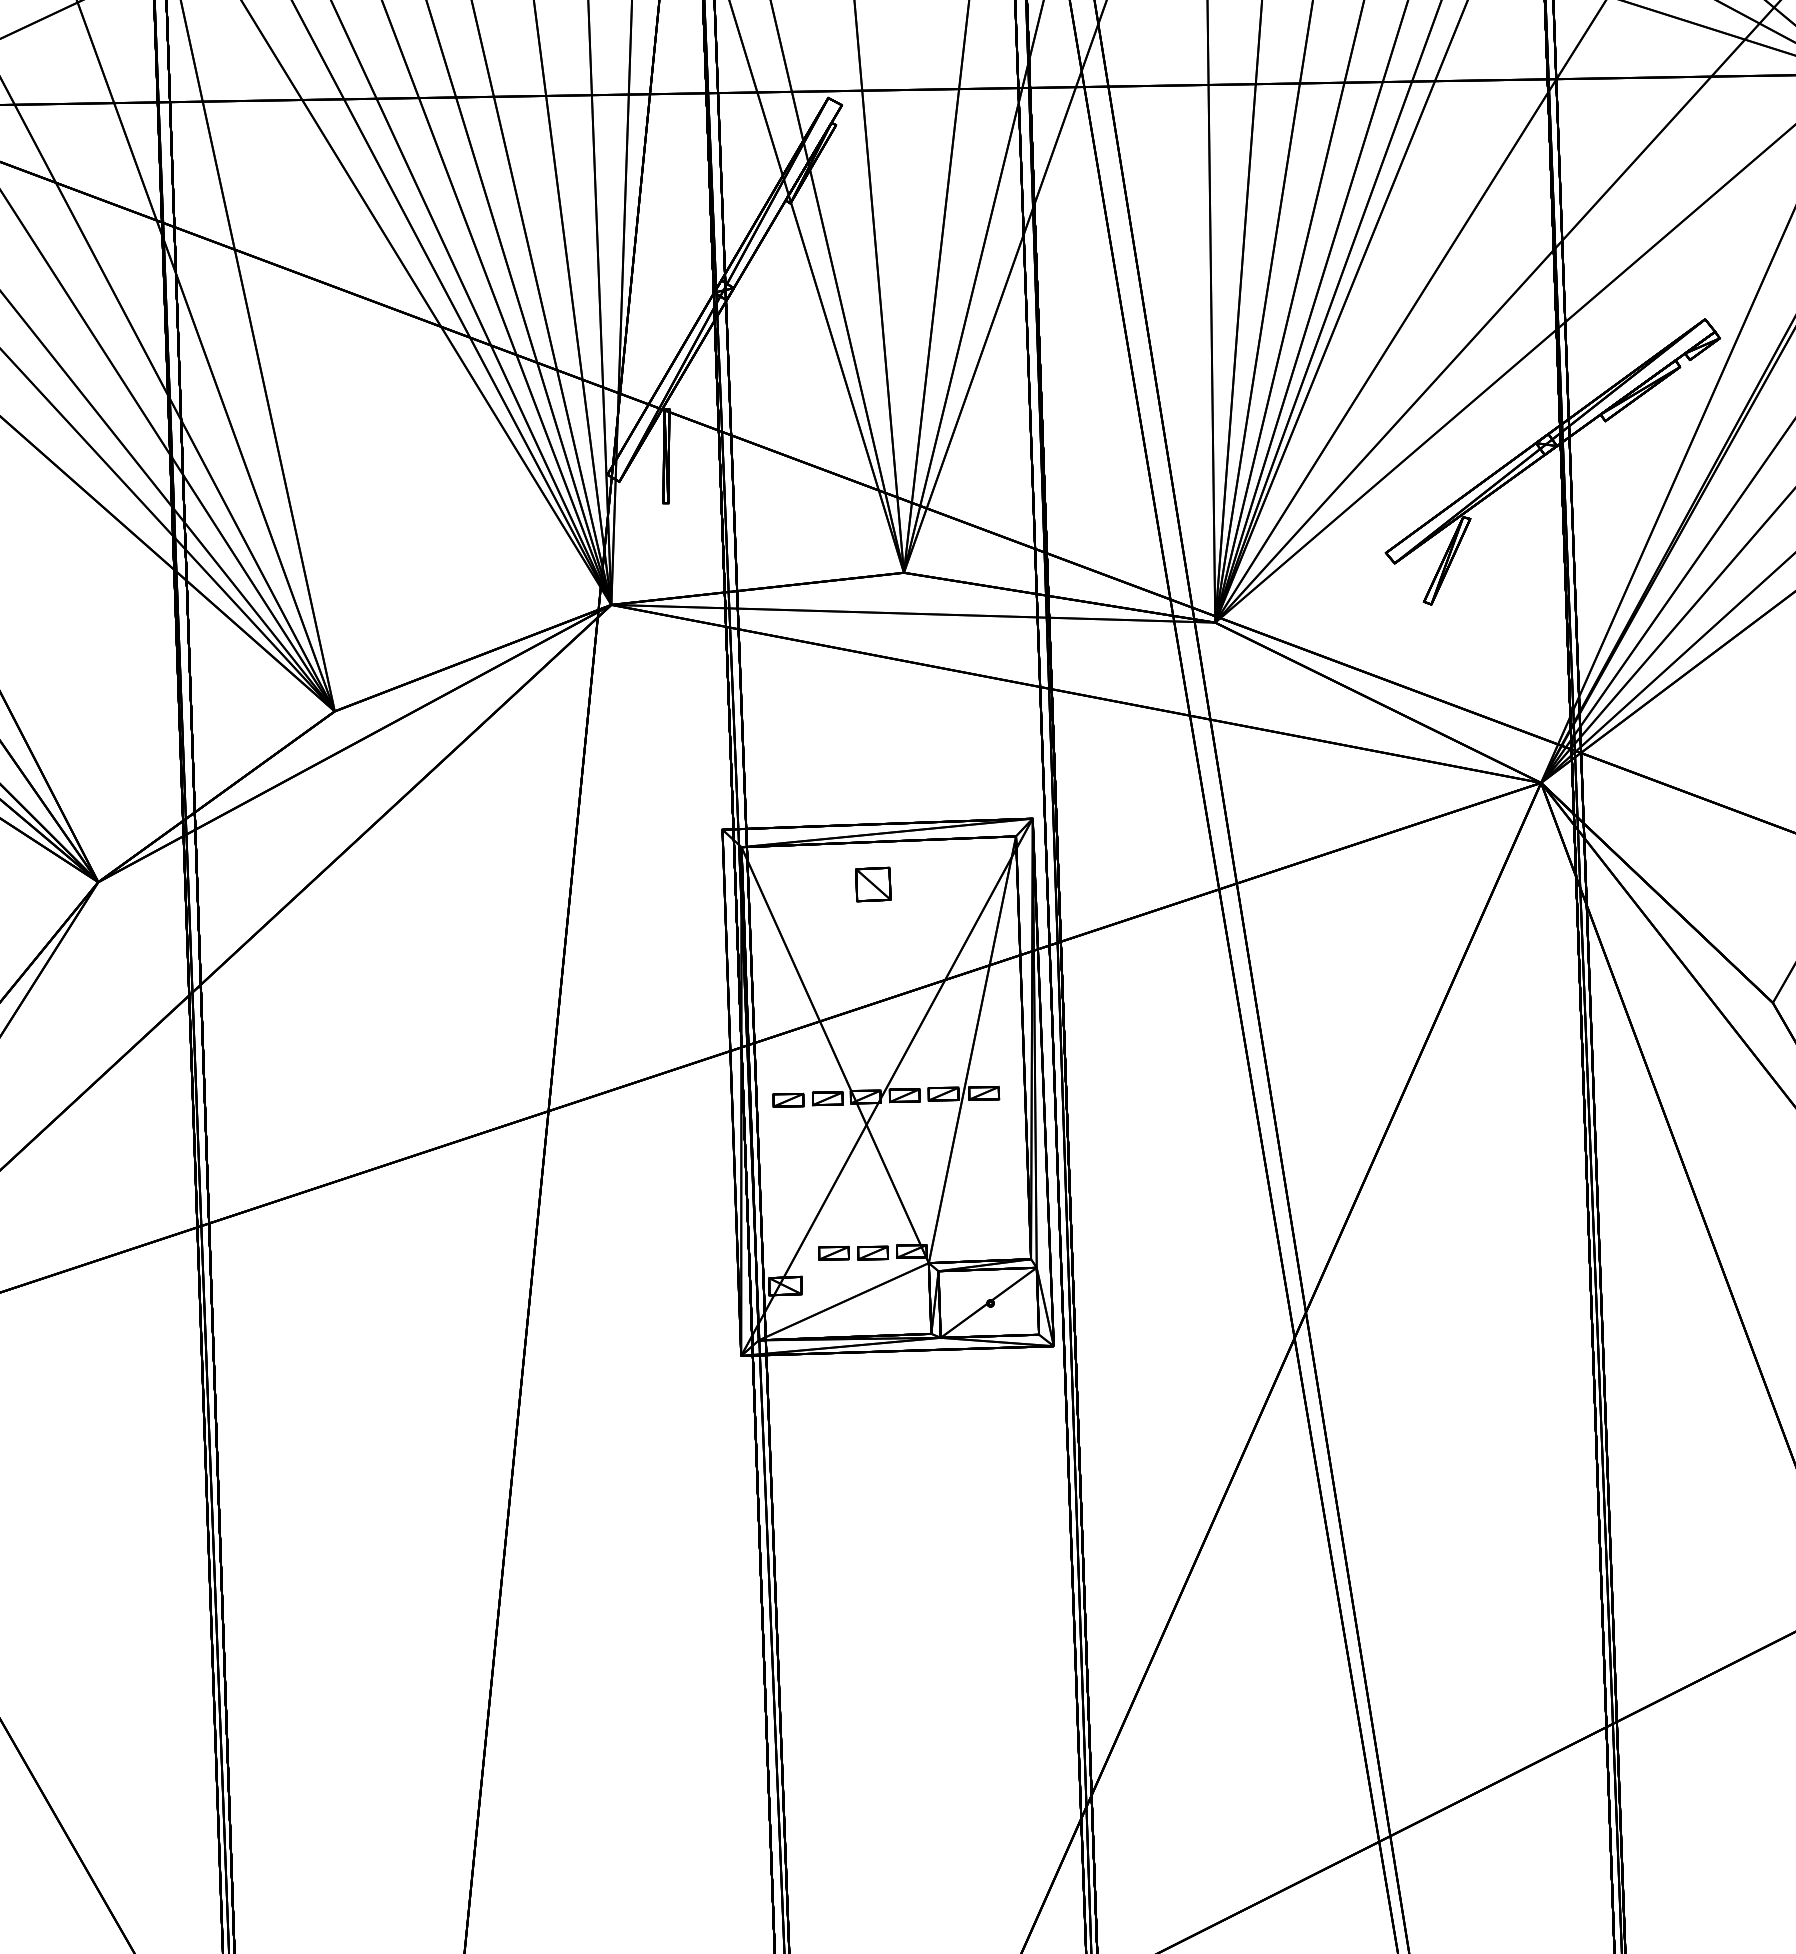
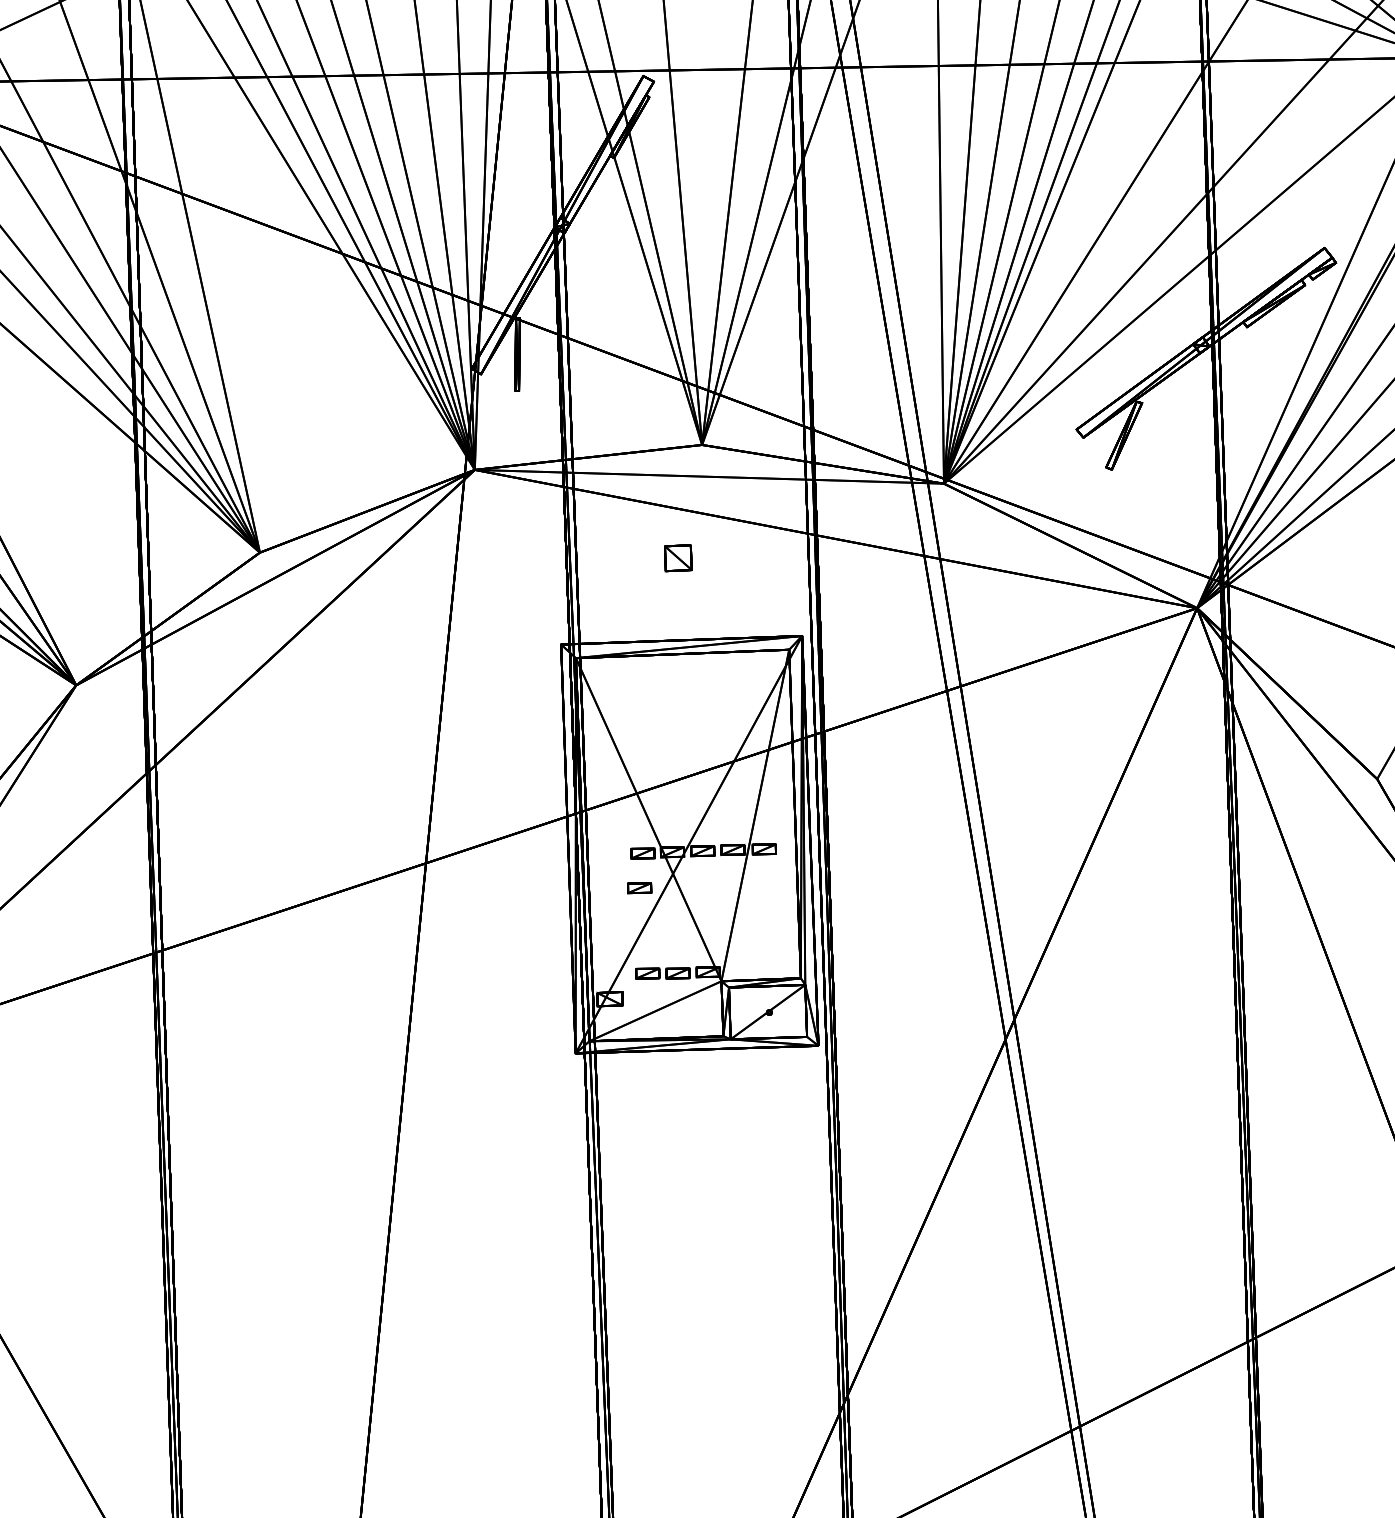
part: (873, 884) -> (678, 558), moved
part: (788, 1099) -> (639, 887), moved

